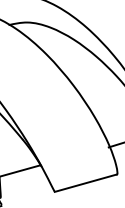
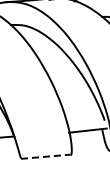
line: (85, 183) -> (45, 156), solid -> dashed

